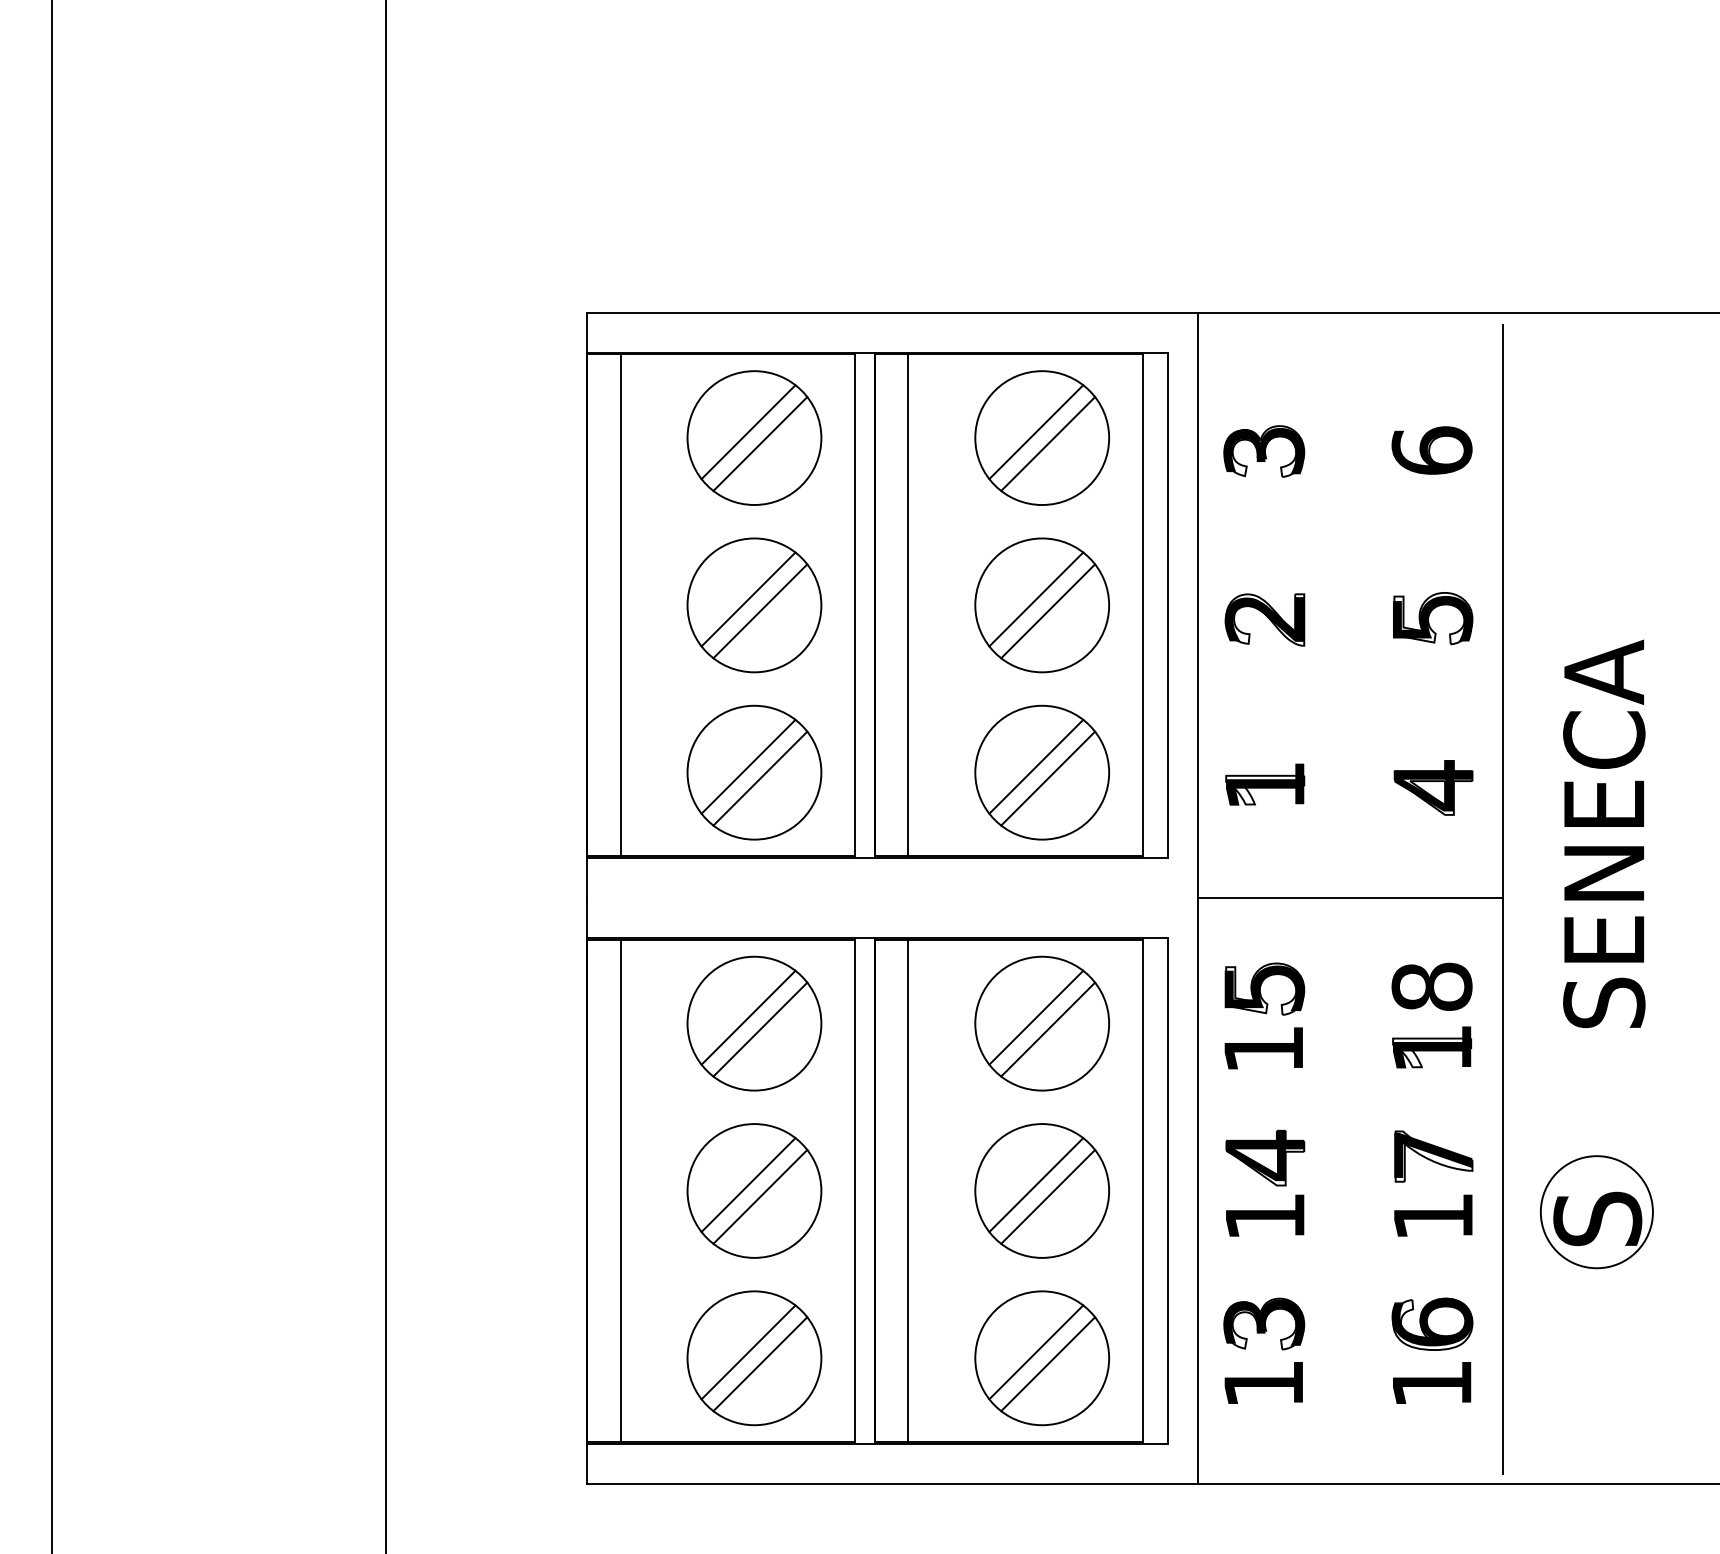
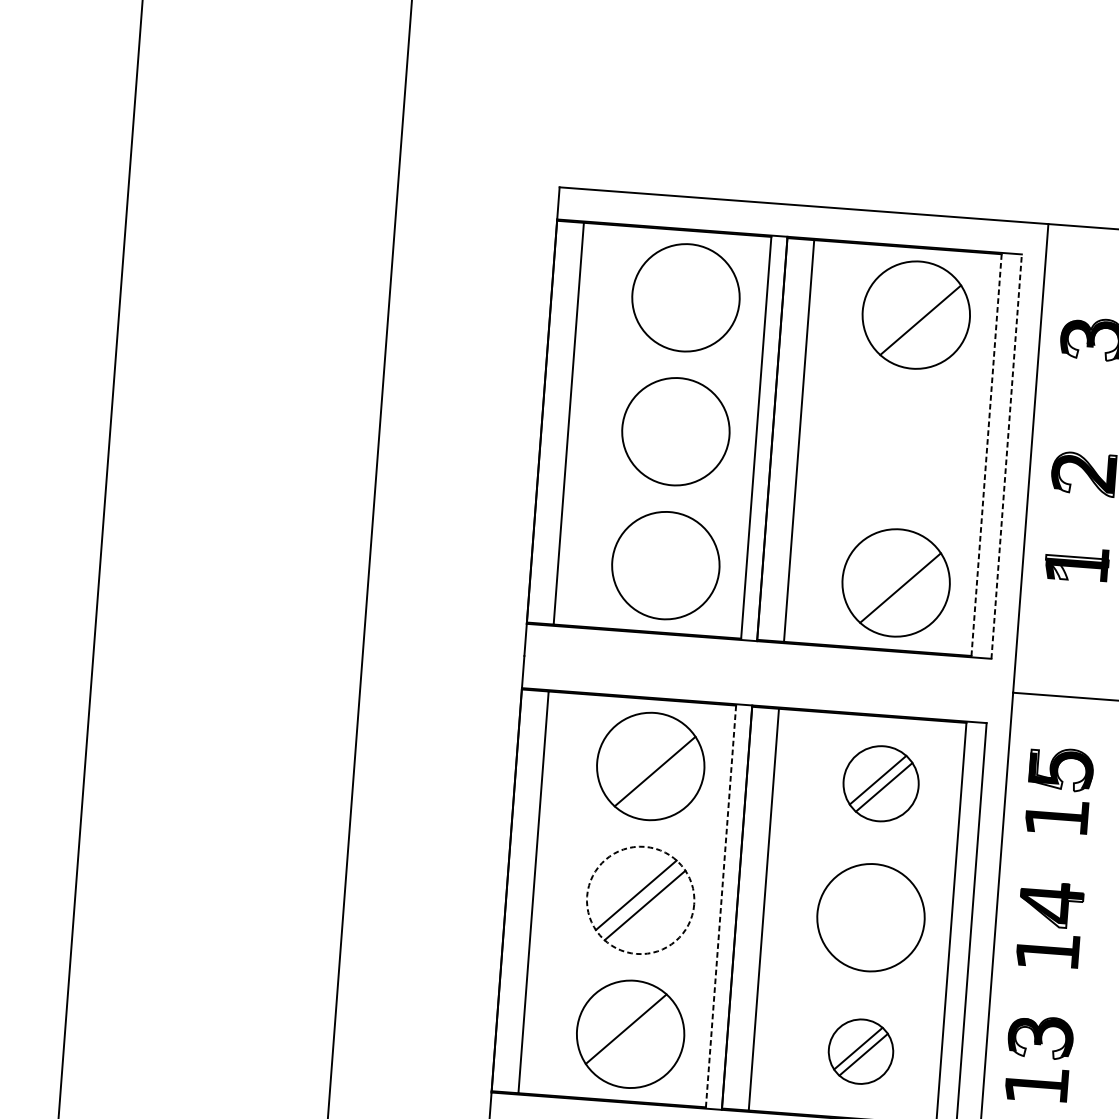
line: (748, 432) -> (681, 293), removed
line: (1036, 432) -> (912, 310), removed
line: (760, 443) -> (690, 302), removed
line: (748, 599) -> (671, 426), removed
part: (1042, 605) -> (906, 449), removed
line: (1142, 605) -> (986, 455), solid -> dashed
line: (1167, 605) -> (1006, 456), solid -> dashed
line: (760, 611) -> (680, 436), removed
line: (748, 766) -> (661, 560), removed
line: (1036, 766) -> (891, 577), removed
line: (760, 778) -> (670, 570), removed
part: (1265, 784) -> (1077, 564), moved
line: (748, 1017) -> (646, 761), removed
part: (1042, 1023) -> (881, 783), size x0.7
line: (1036, 1185) -> (866, 912), removed
circle: (754, 1190) -> (640, 900), solid -> dashed
line: (854, 1190) -> (720, 906), solid -> dashed
line: (1048, 1196) -> (875, 922), removed
part: (1042, 1358) -> (861, 1051), size x0.6
line: (760, 1364) -> (635, 1039), removed

